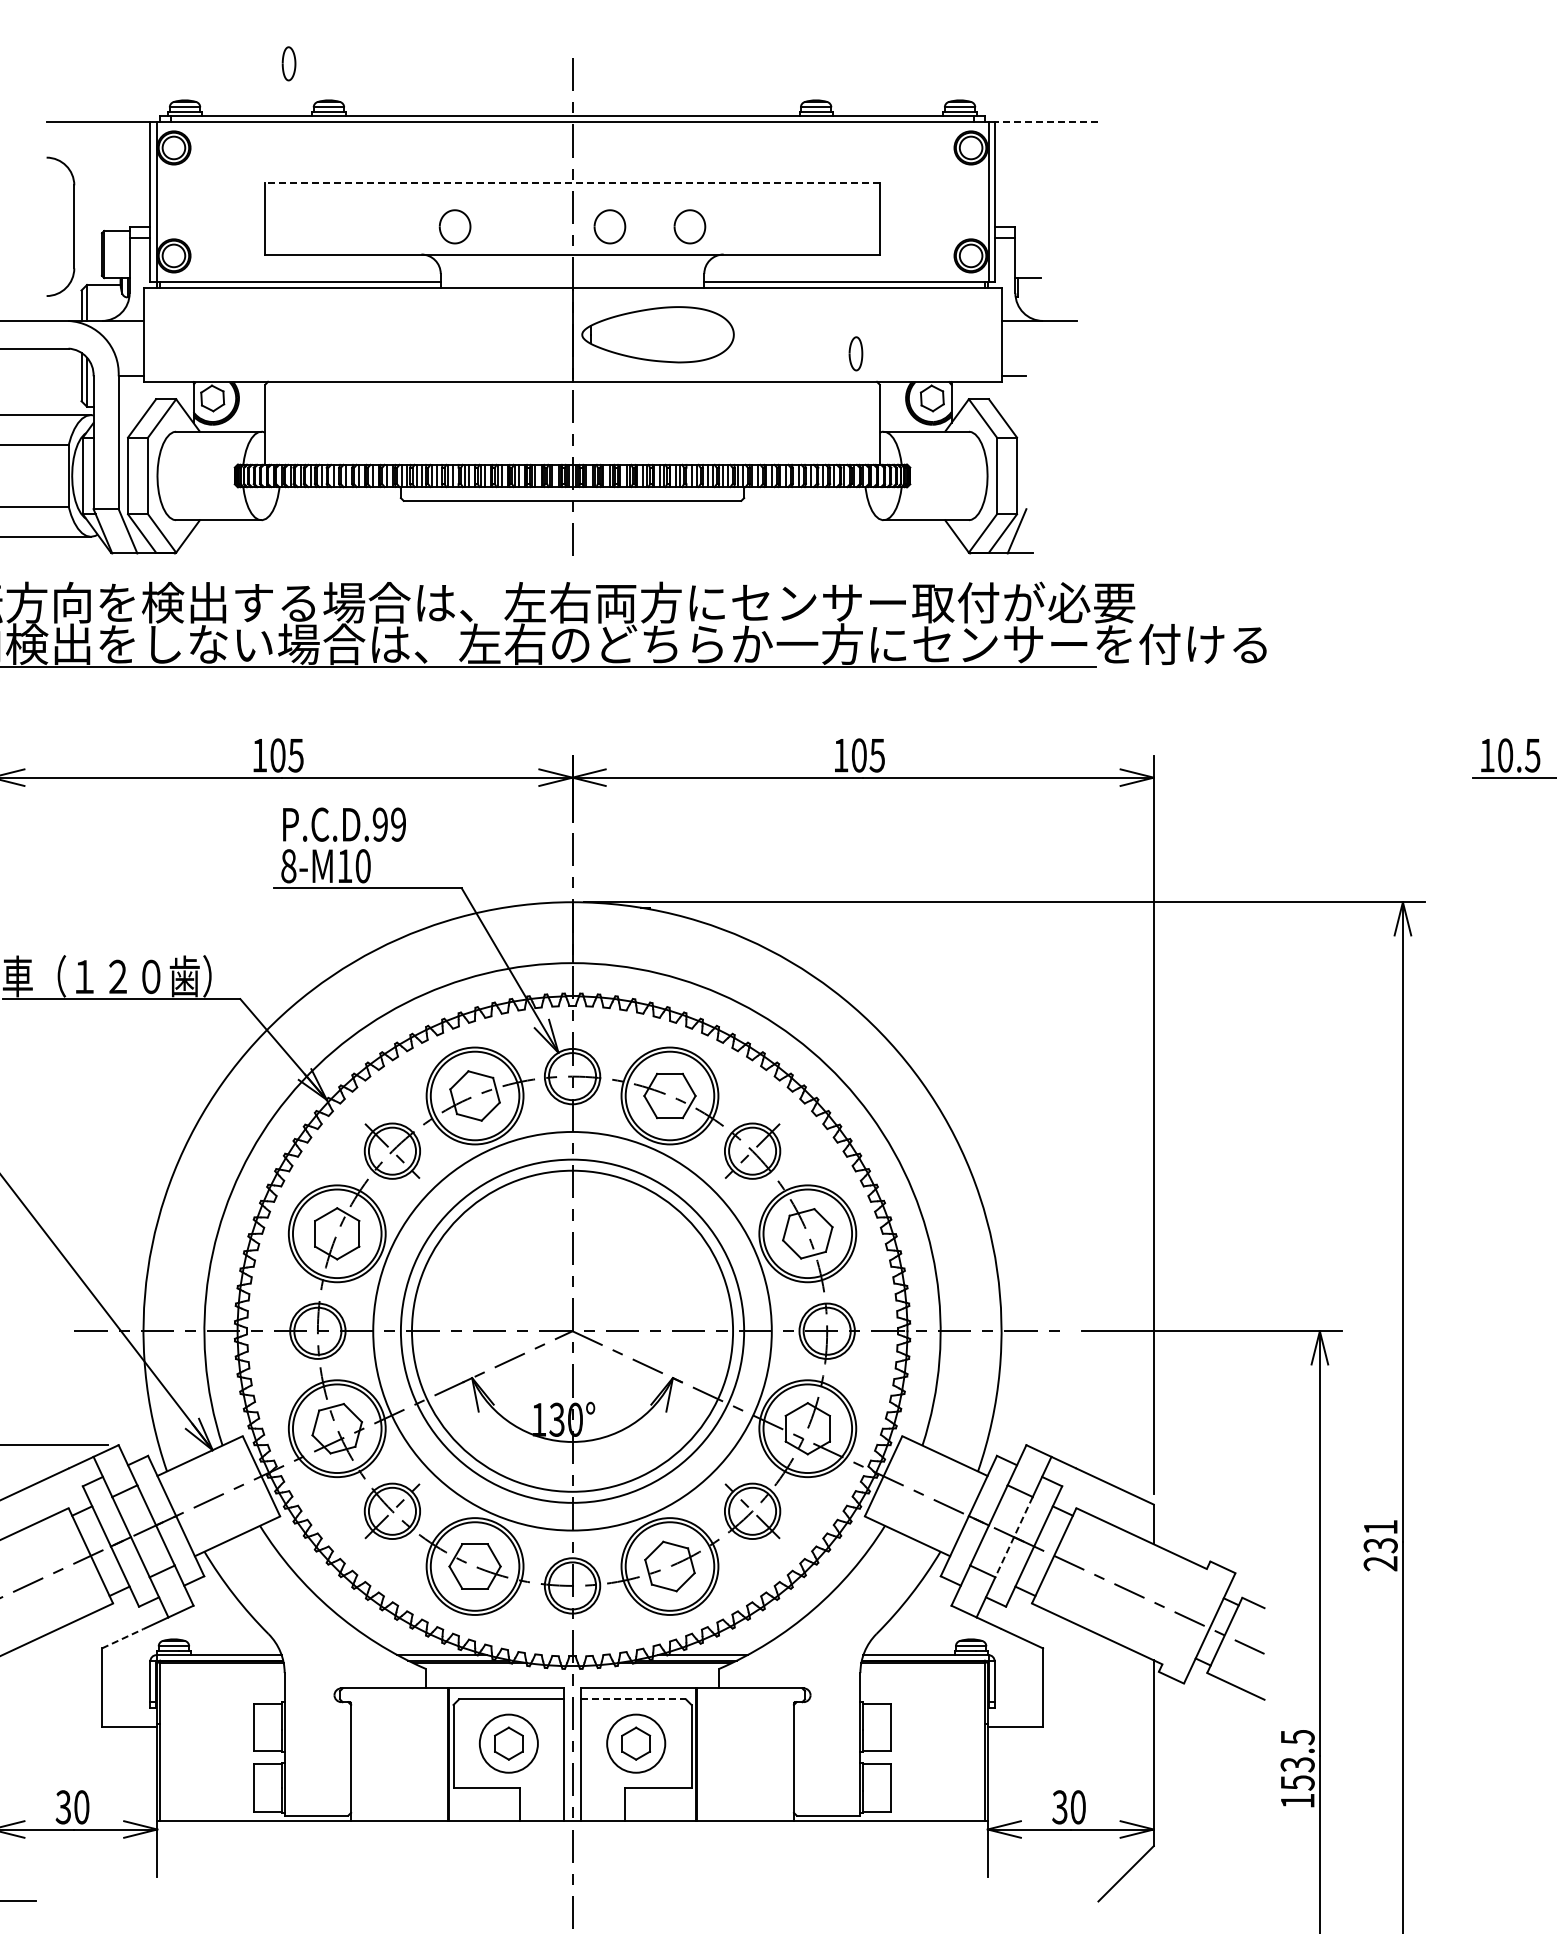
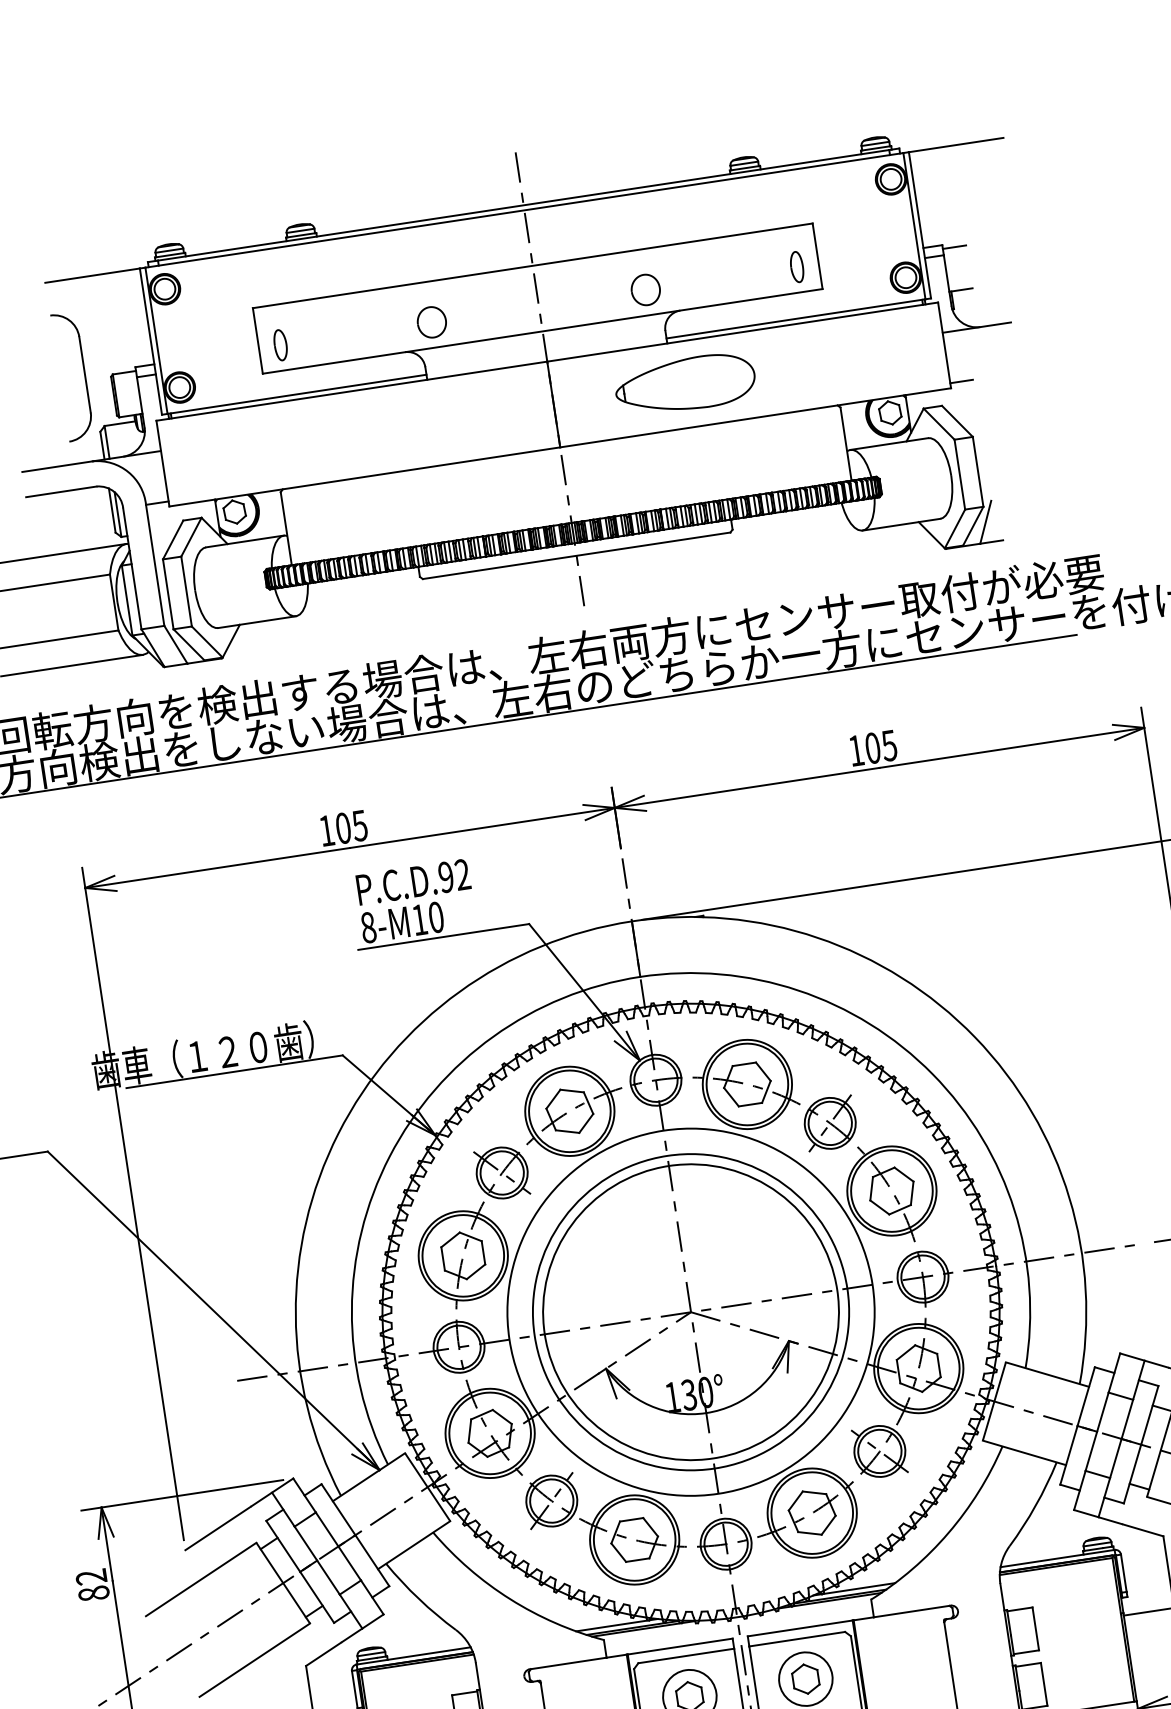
curve: (283, 63) -> (275, 345), moved
line: (1046, 121) -> (956, 144), dashed -> solid
line: (572, 182) -> (532, 265), dashed -> solid
curve: (596, 222) -> (560, 298), removed
line: (1027, 231) -> (953, 247), added
part: (657, 334) -> (684, 384), moved
curve: (850, 353) -> (792, 267), moved
text: (398, 824) -> (462, 874), P.C.D.99 -> P.C.D.92
line: (1013, 1537) -> (1121, 1439), dashed -> solid
line: (122, 1638) -> (323, 1654), dashed -> solid
line: (633, 1699) -> (797, 1639), dashed -> solid

